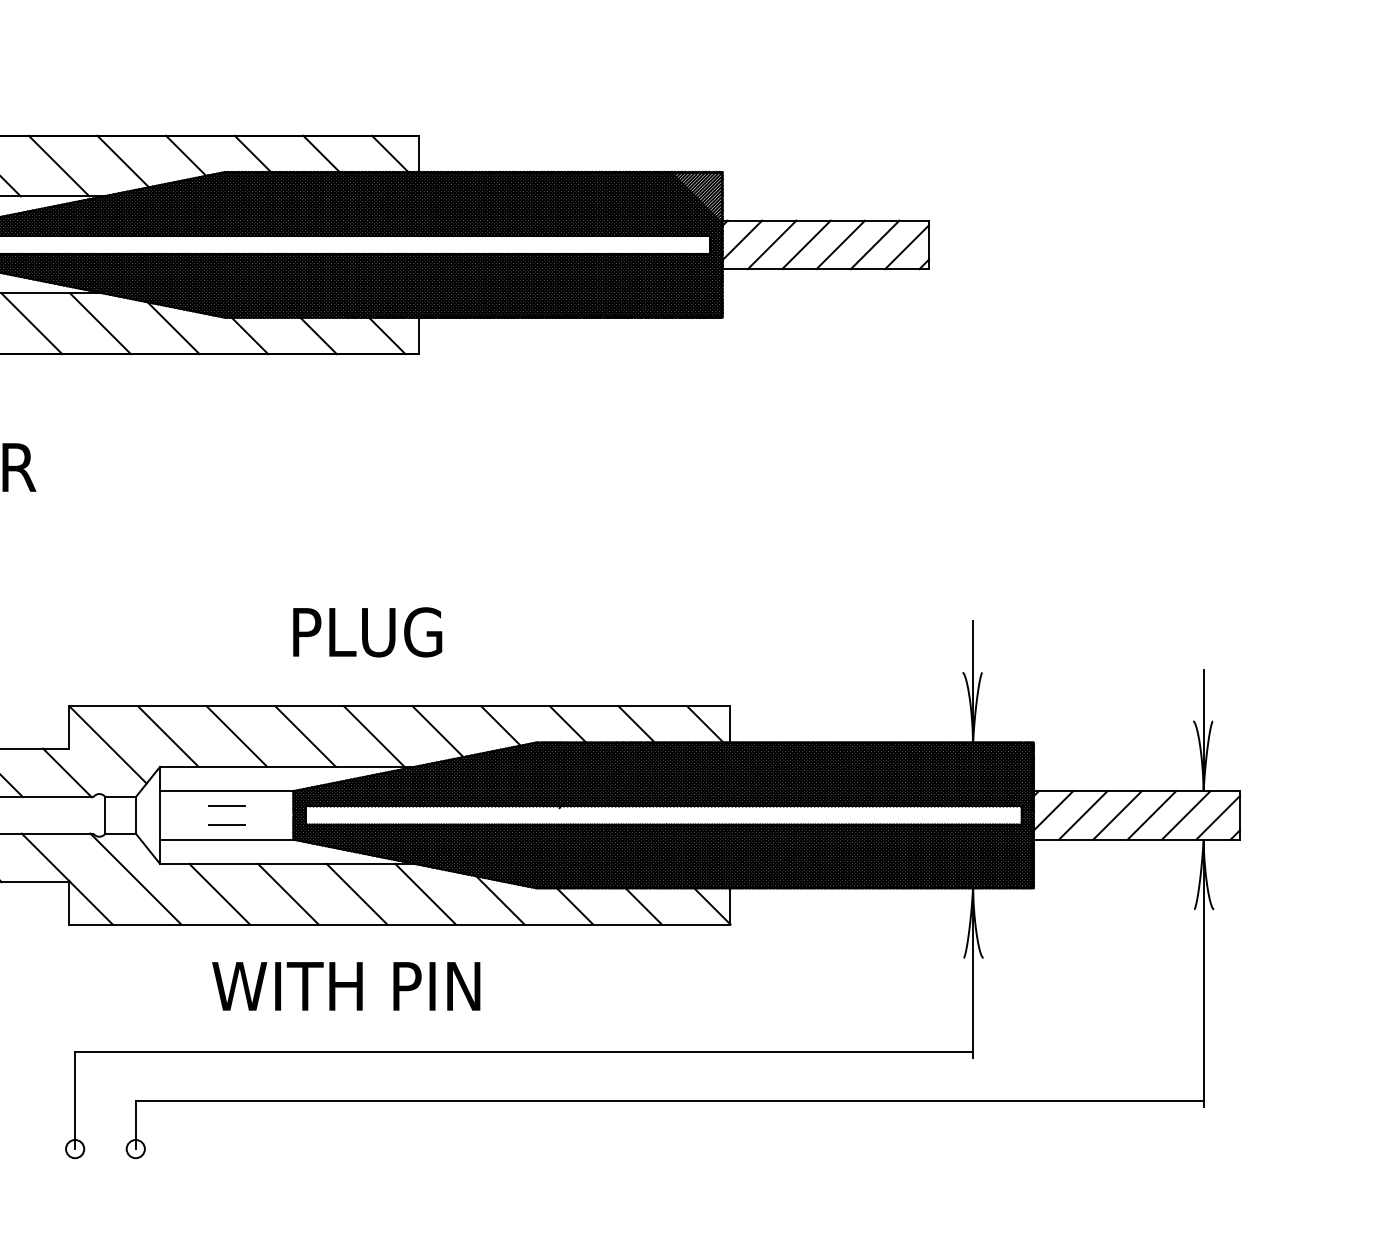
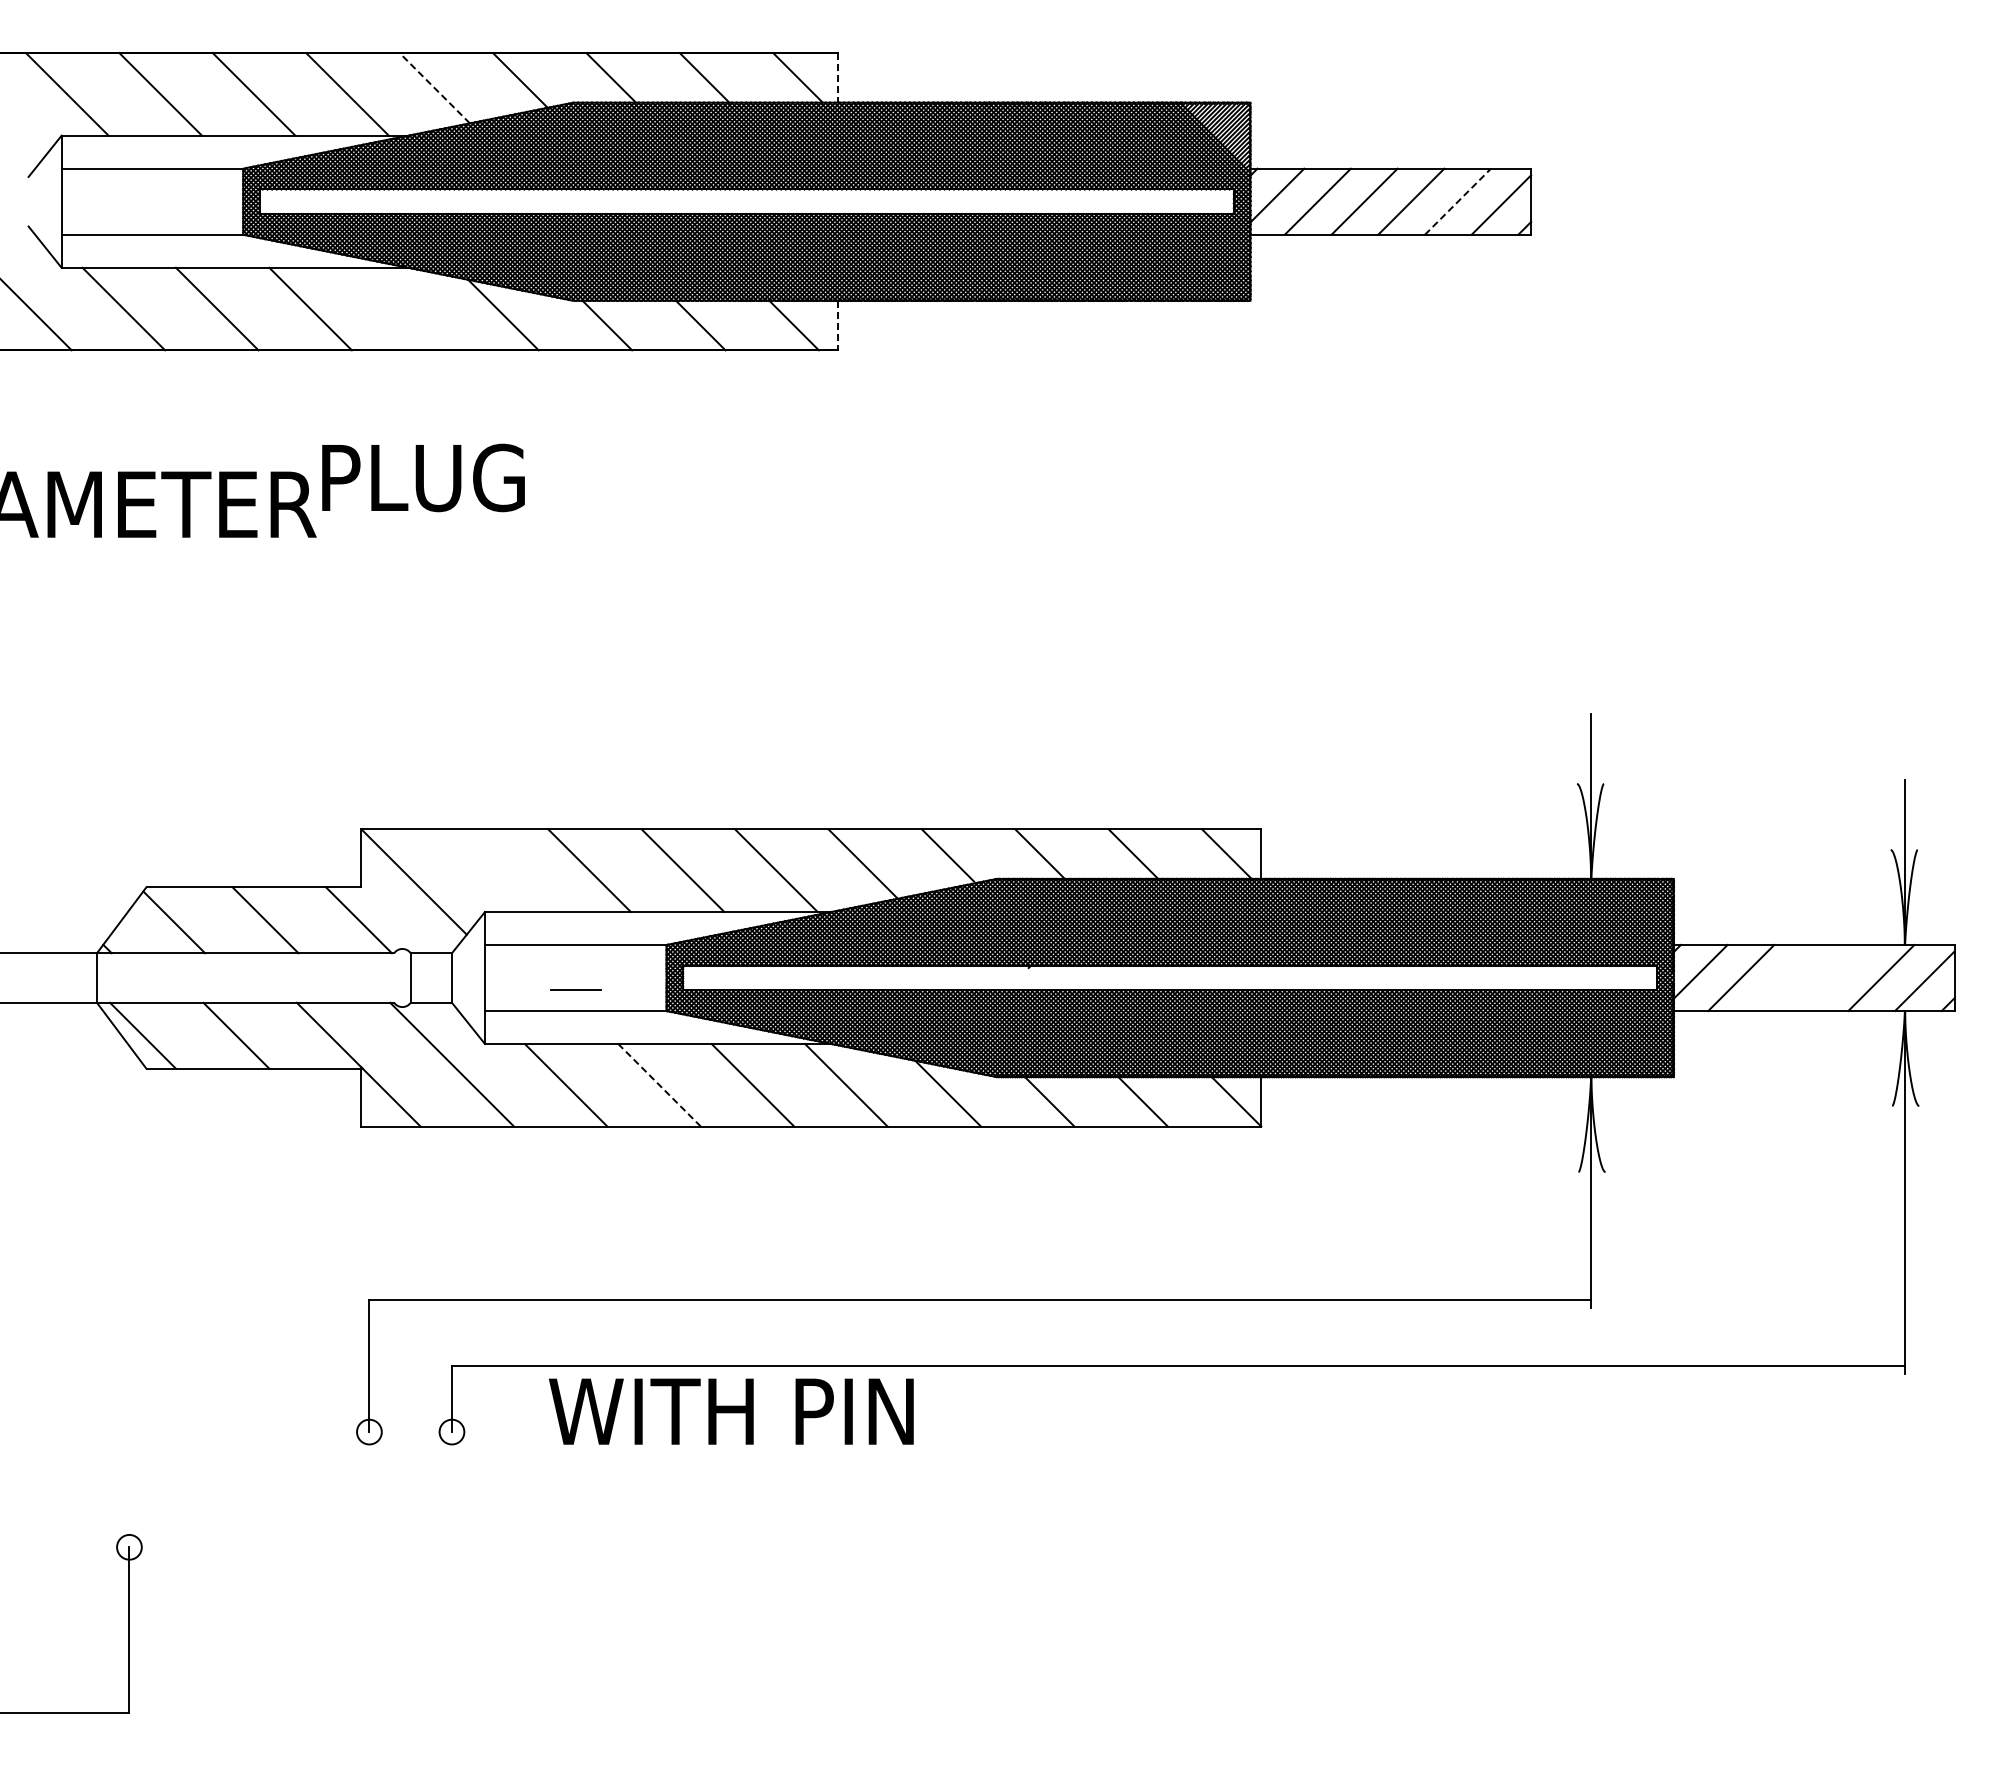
line: (419, 153) -> (837, 77), solid -> dashed
line: (122, 161) -> (434, 88), solid -> dashed
line: (874, 244) -> (1457, 201), solid -> dashed
line: (100, 323) -> (403, 308), removed
line: (419, 335) -> (837, 325), solid -> dashed
text: (367, 632) -> (423, 477), moved
line: (167, 736) -> (495, 870), removed
line: (226, 806) -> (575, 965), removed
line: (1117, 815) -> (1787, 977), removed
line: (1151, 815) -> (1834, 977), removed
line: (288, 893) -> (659, 1084), solid -> dashed
text: (346, 986) -> (731, 1411), moved

